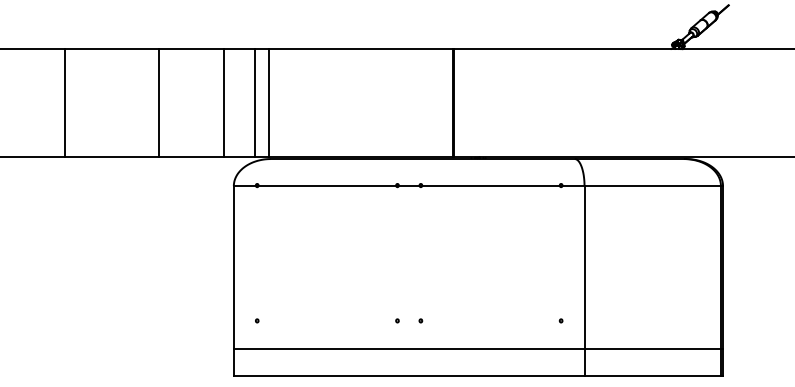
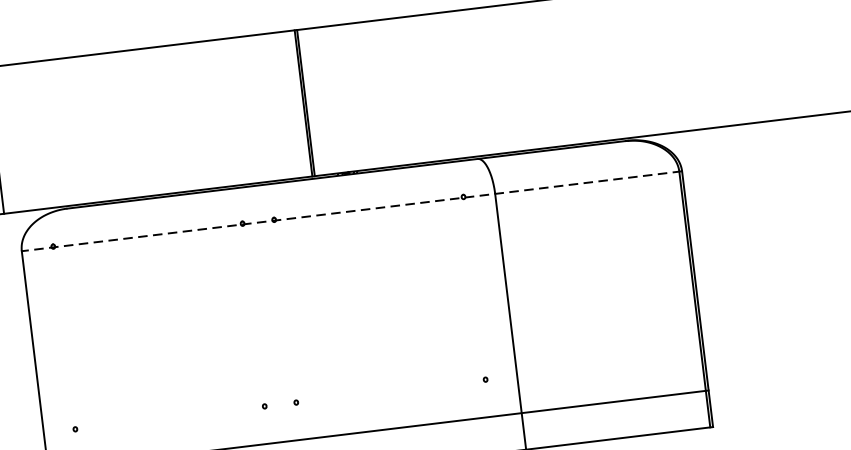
line: (255, 102) -> (37, 134), removed
line: (269, 102) -> (56, 132), removed
line: (478, 186) -> (352, 211), solid -> dashed

